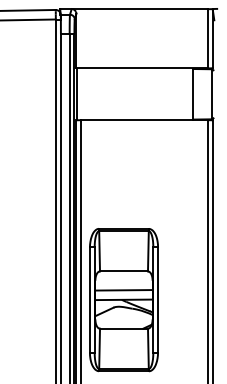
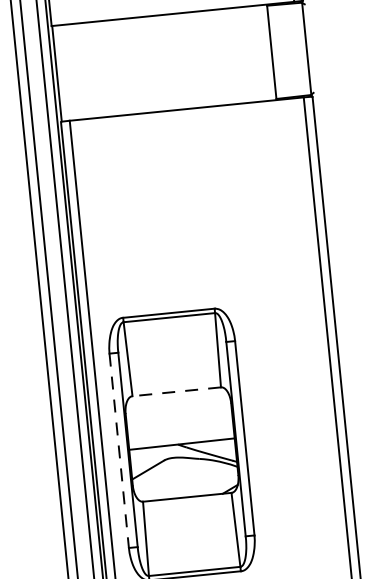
line: (123, 271) -> (175, 391), solid -> dashed
line: (123, 290) -> (179, 426), removed
line: (89, 300) -> (118, 451), solid -> dashed

